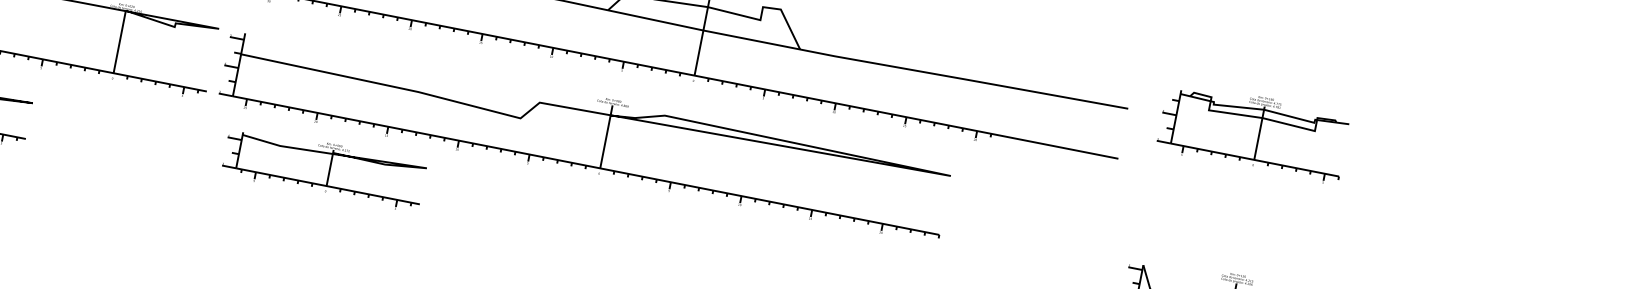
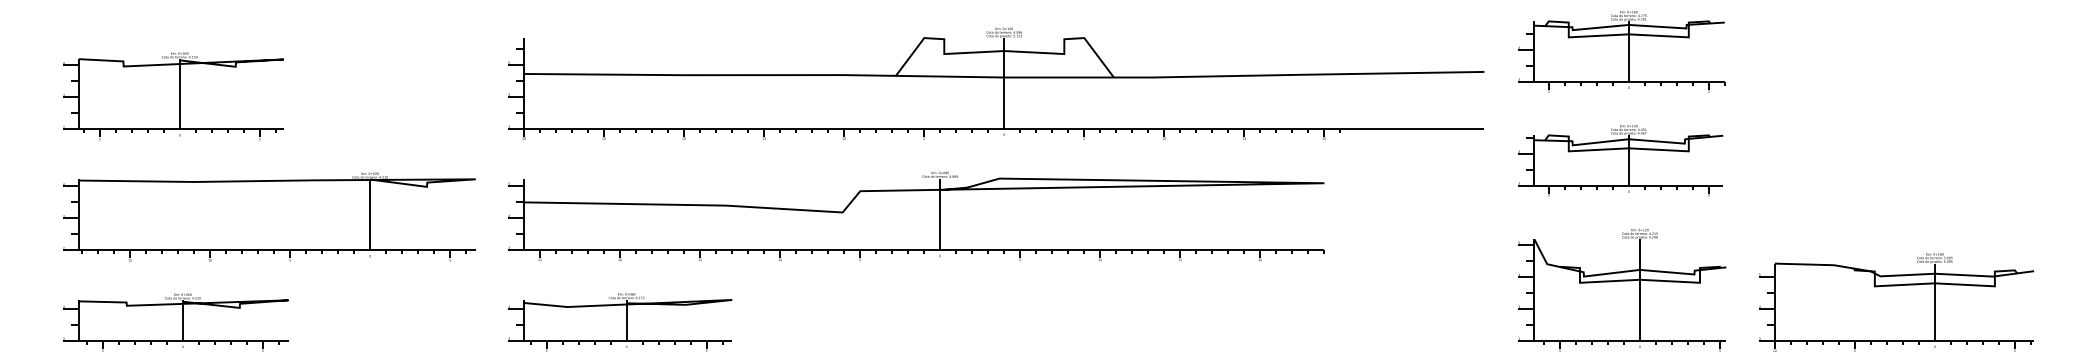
part: (1253, 131) -> (1621, 51), moved
part: (585, 134) -> (916, 216), moved
part: (324, 168) -> (620, 322), moved
part: (1233, 210) -> (1620, 160), added

